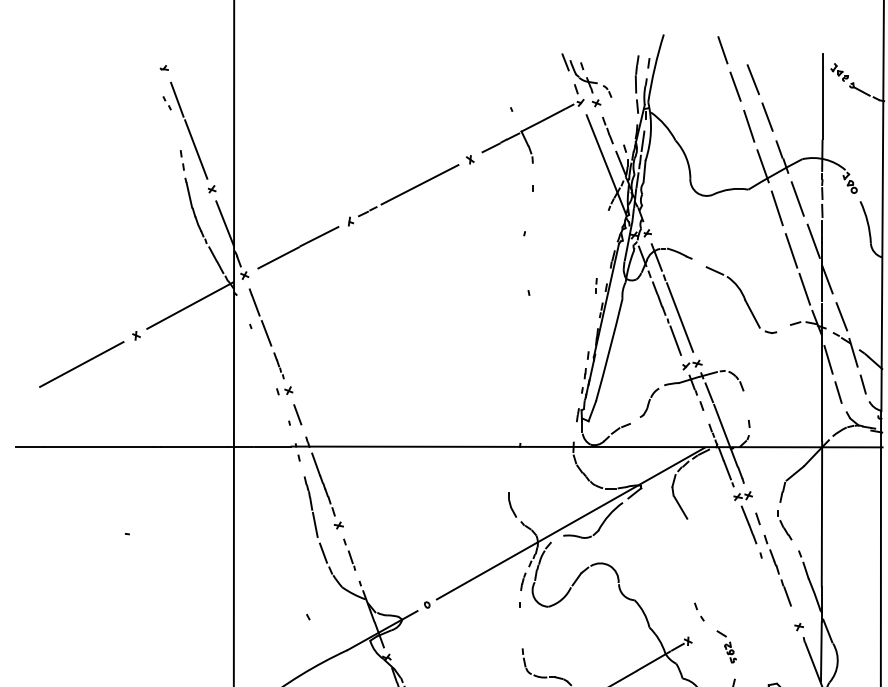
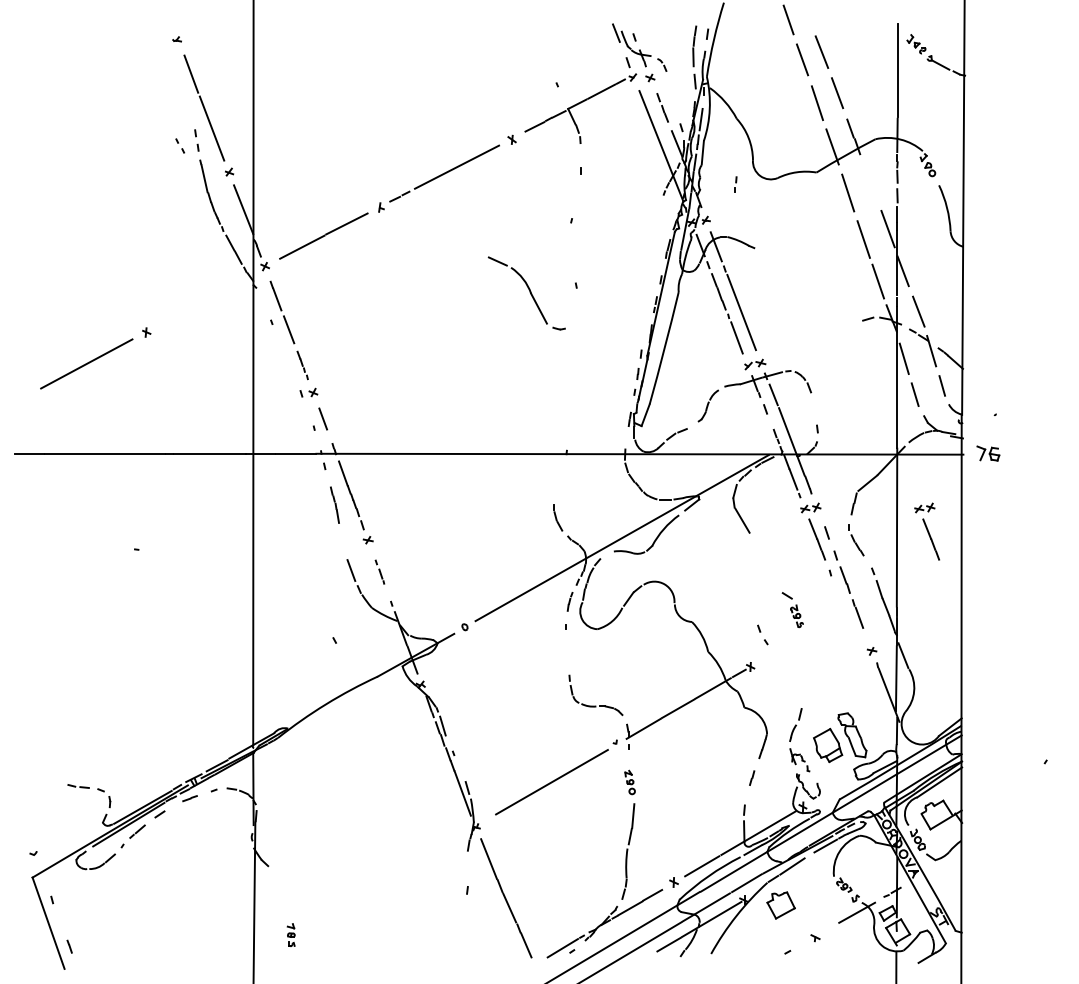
part: (167, 102) -> (180, 145), moved
line: (797, 198) -> (870, 182), removed
part: (595, 285) -> (735, 184), moved
part: (741, 300) -> (526, 293), moved
line: (190, 304) -> (205, 298), removed
part: (848, 517) -> (926, 531), added
line: (314, 524) -> (341, 539), removed
part: (349, 554) -> (379, 571), size x0.7
part: (726, 647) -> (792, 610), moved

